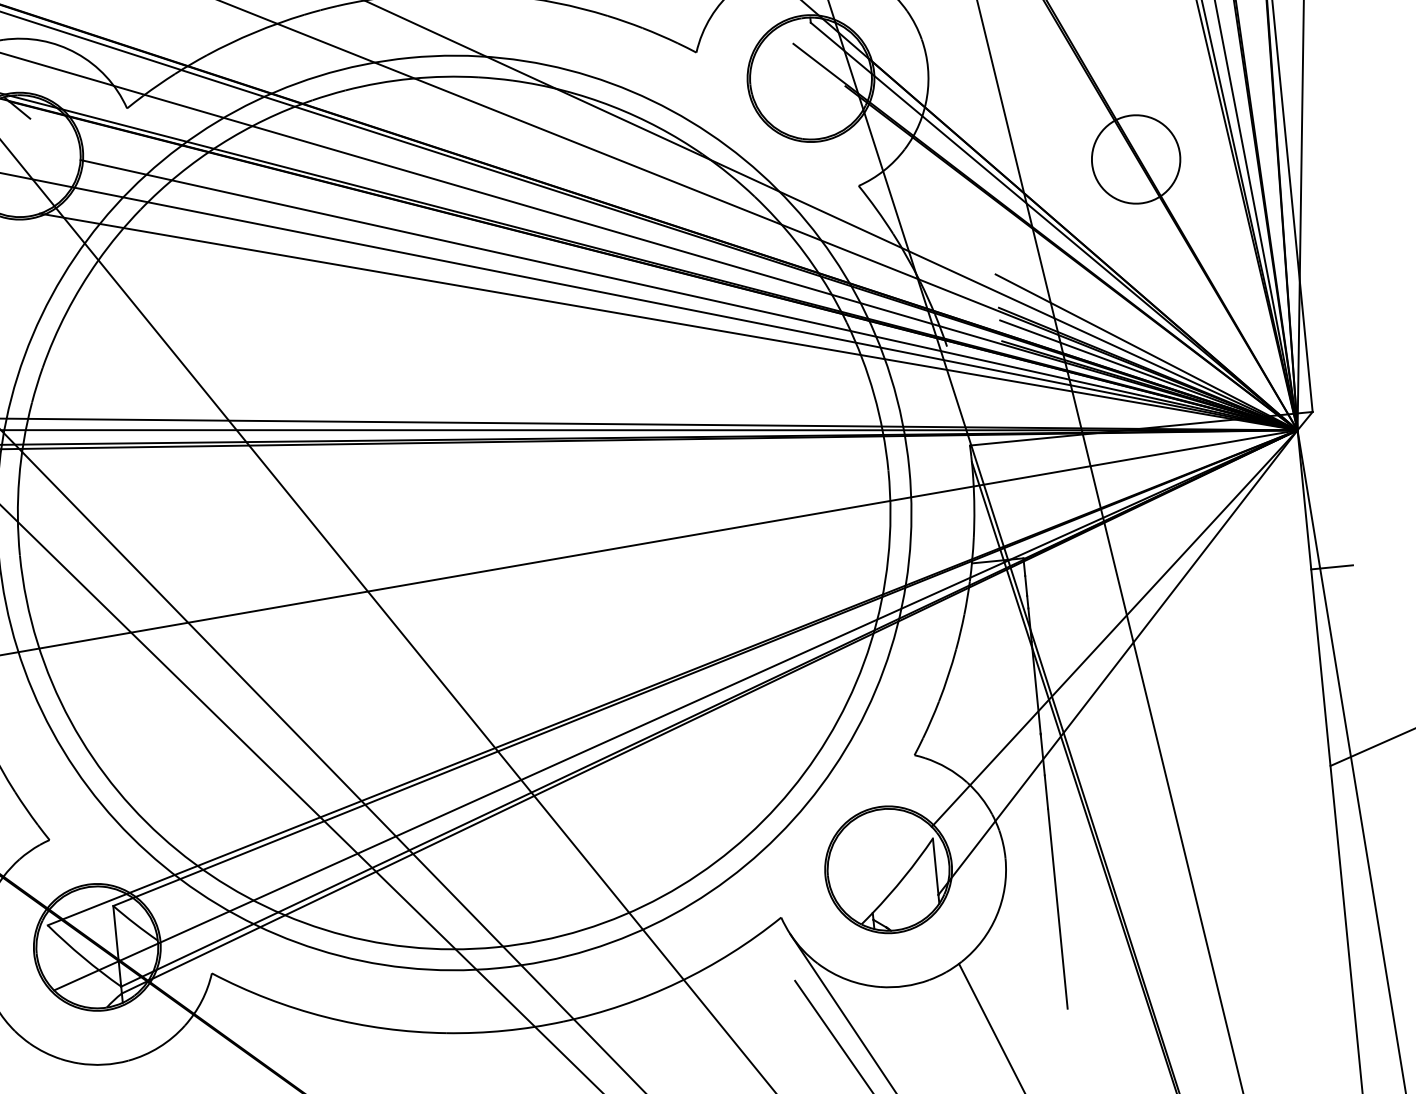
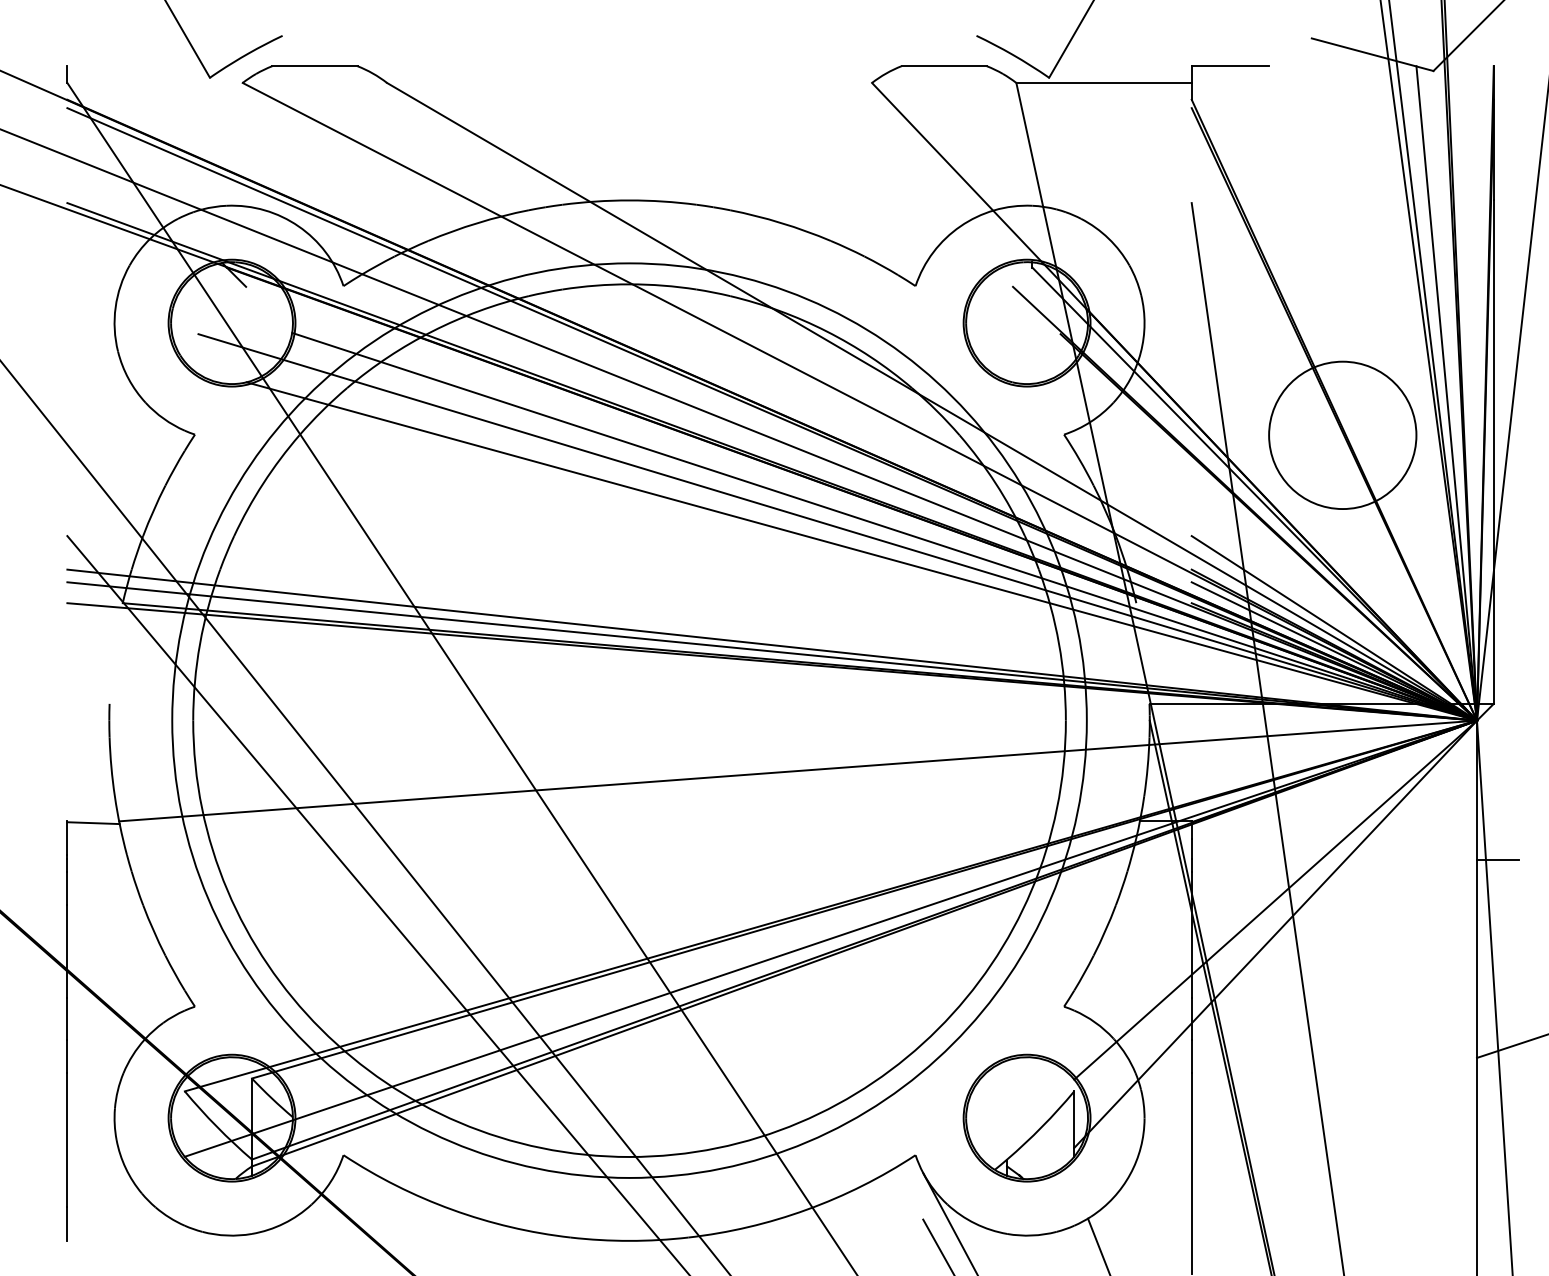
circle: (1135, 159) -> (1342, 435), size x1.67

